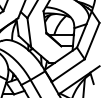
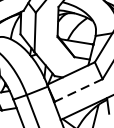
line: (68, 70) -> (78, 90), solid -> dashed

